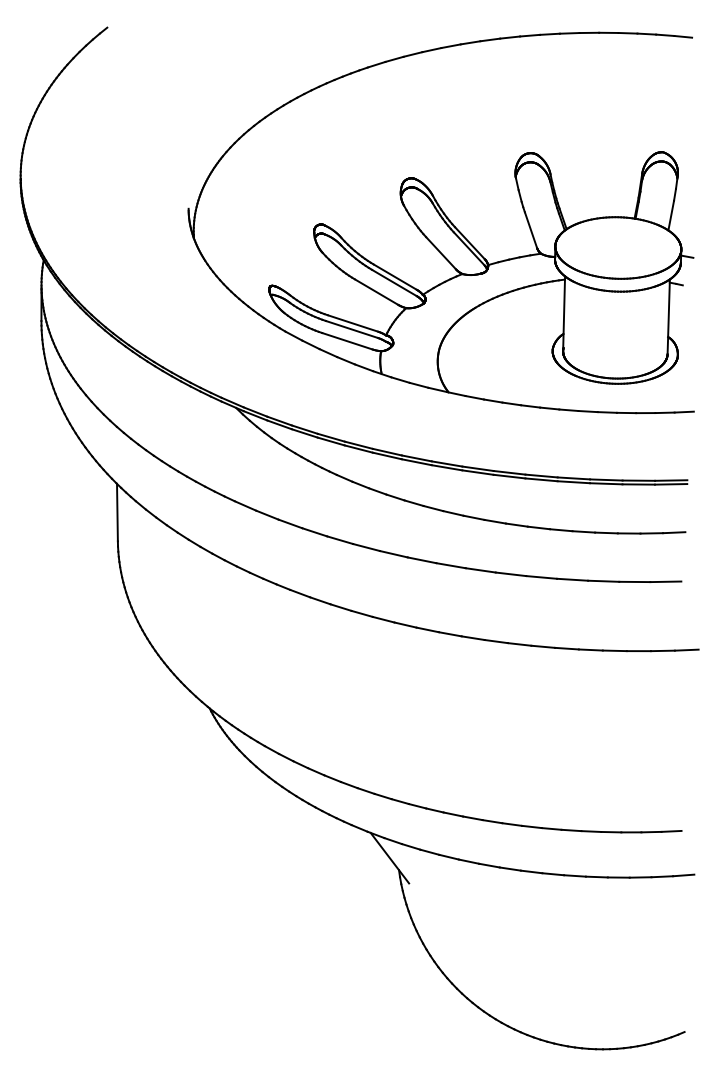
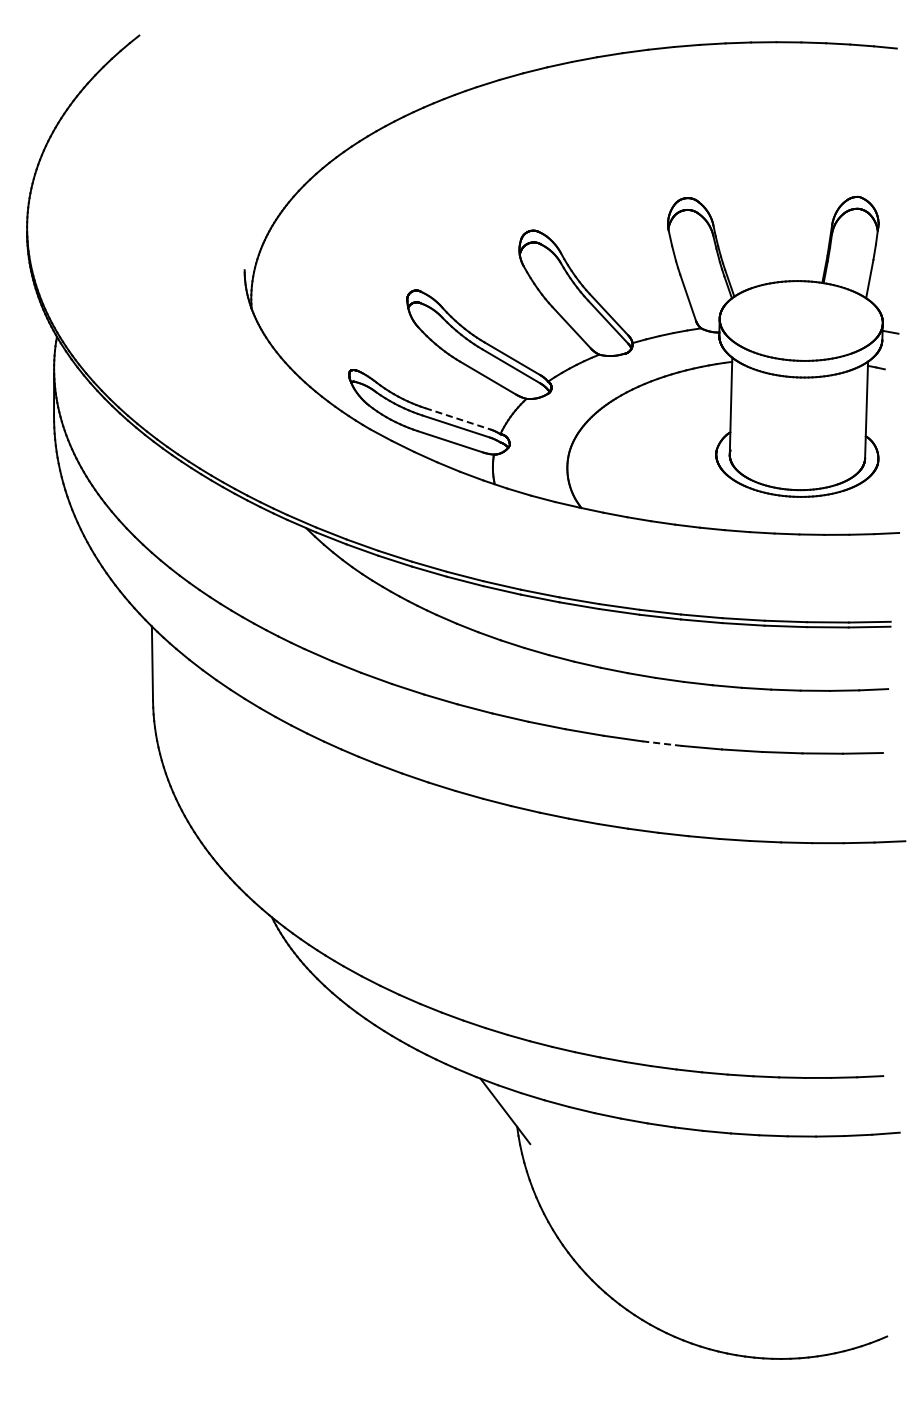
line: (353, 323) -> (458, 418), solid -> dashed
line: (511, 574) -> (662, 743), solid -> dashed

